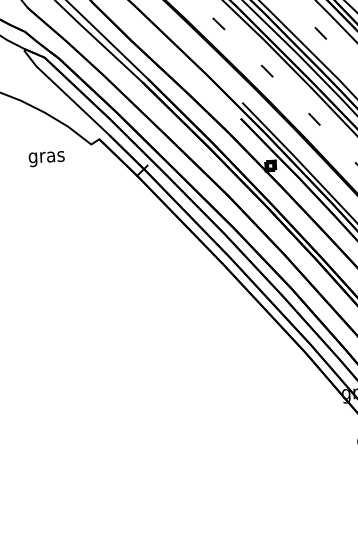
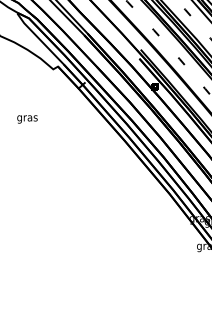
text: (46, 159) -> (27, 119), moved

